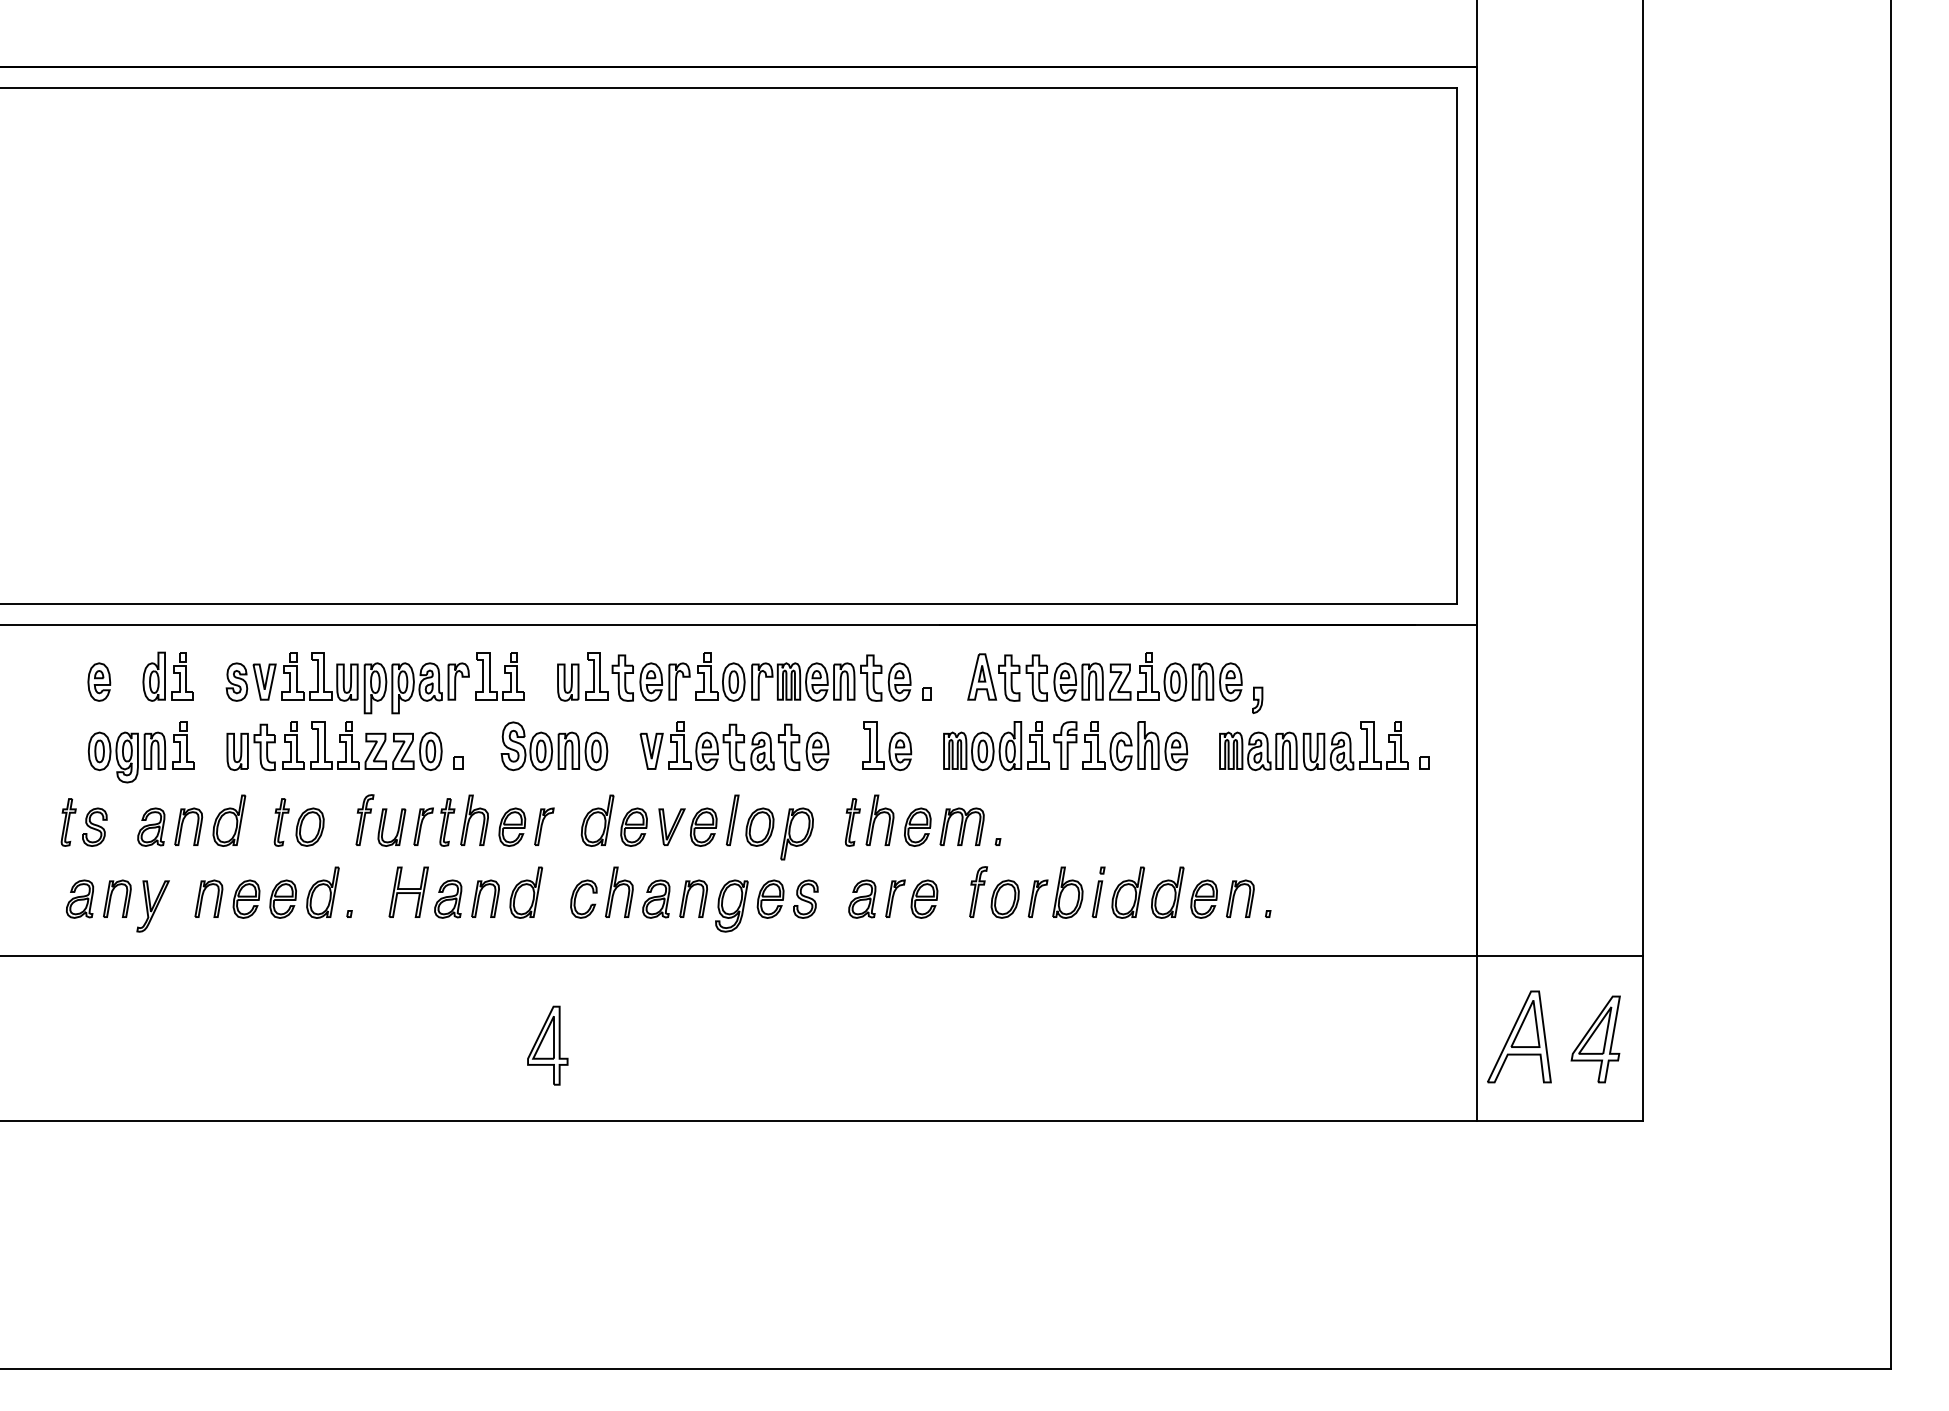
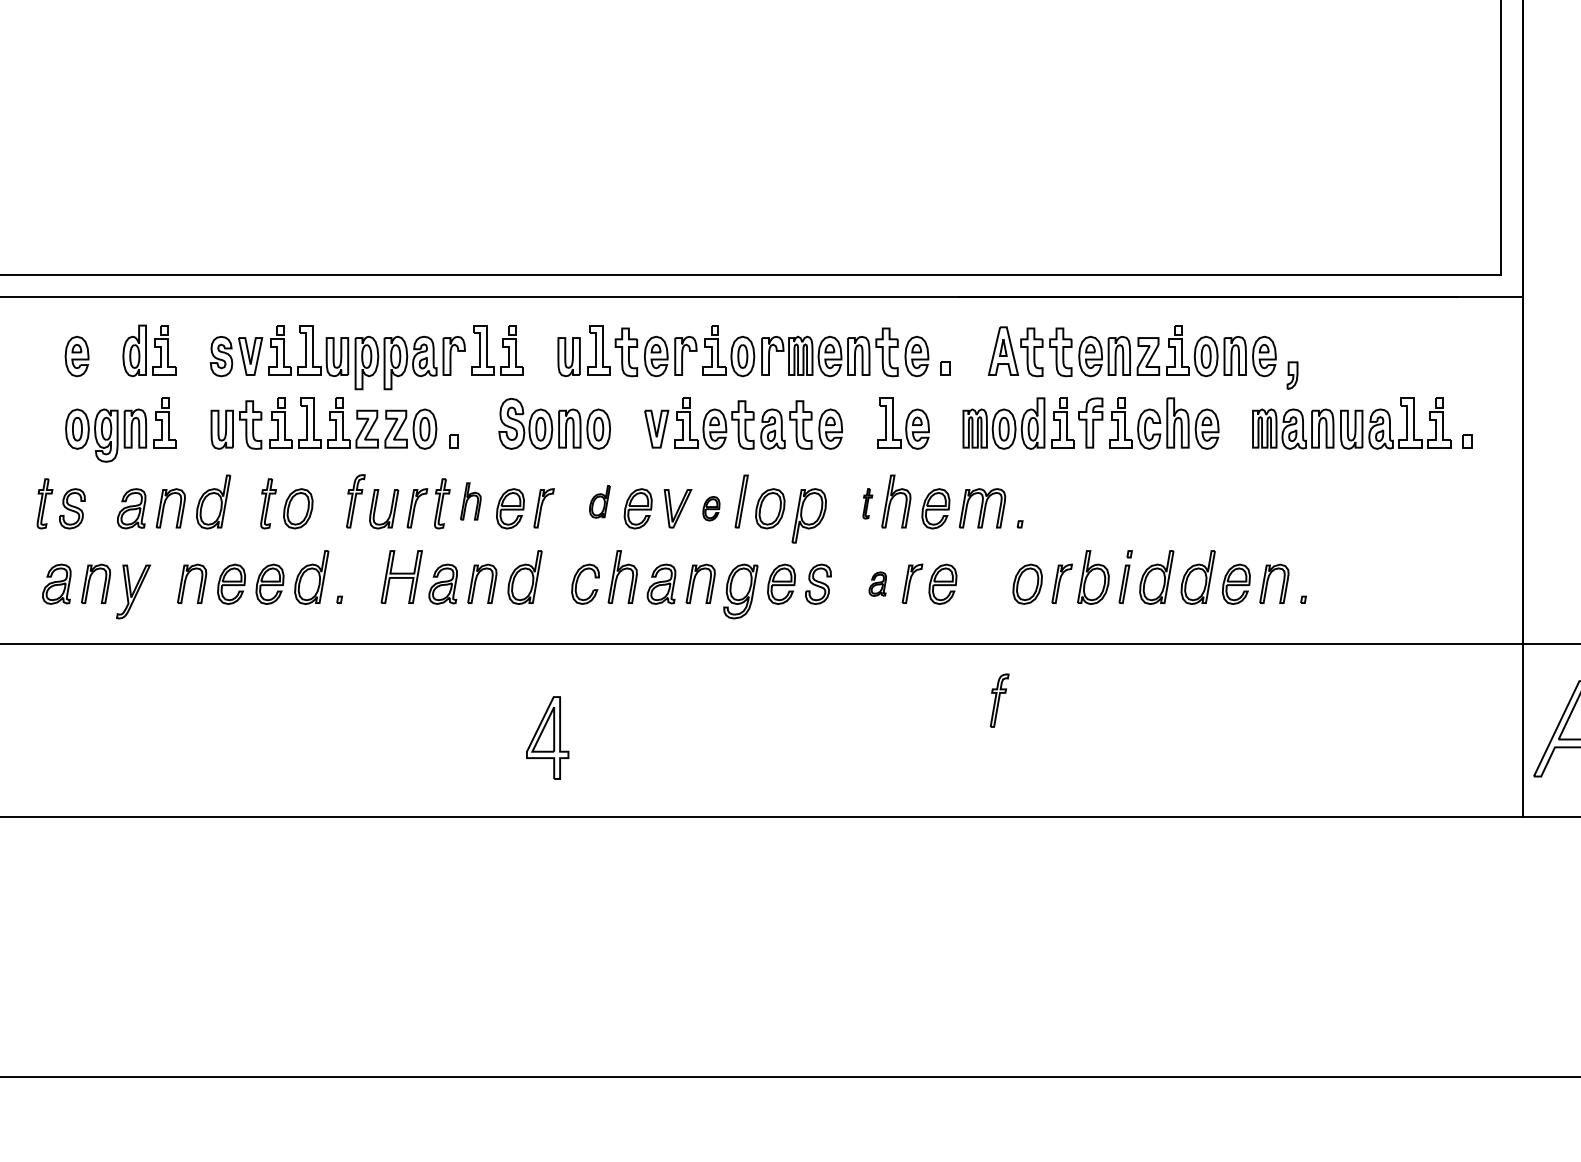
part: (474, 819) -> (470, 500), size x0.7
part: (597, 820) -> (599, 501), size x0.6
part: (852, 822) -> (867, 503), size x0.6
part: (703, 826) -> (711, 508), size x0.6
part: (978, 891) -> (999, 700), moved
part: (862, 898) -> (877, 583), size x0.6

